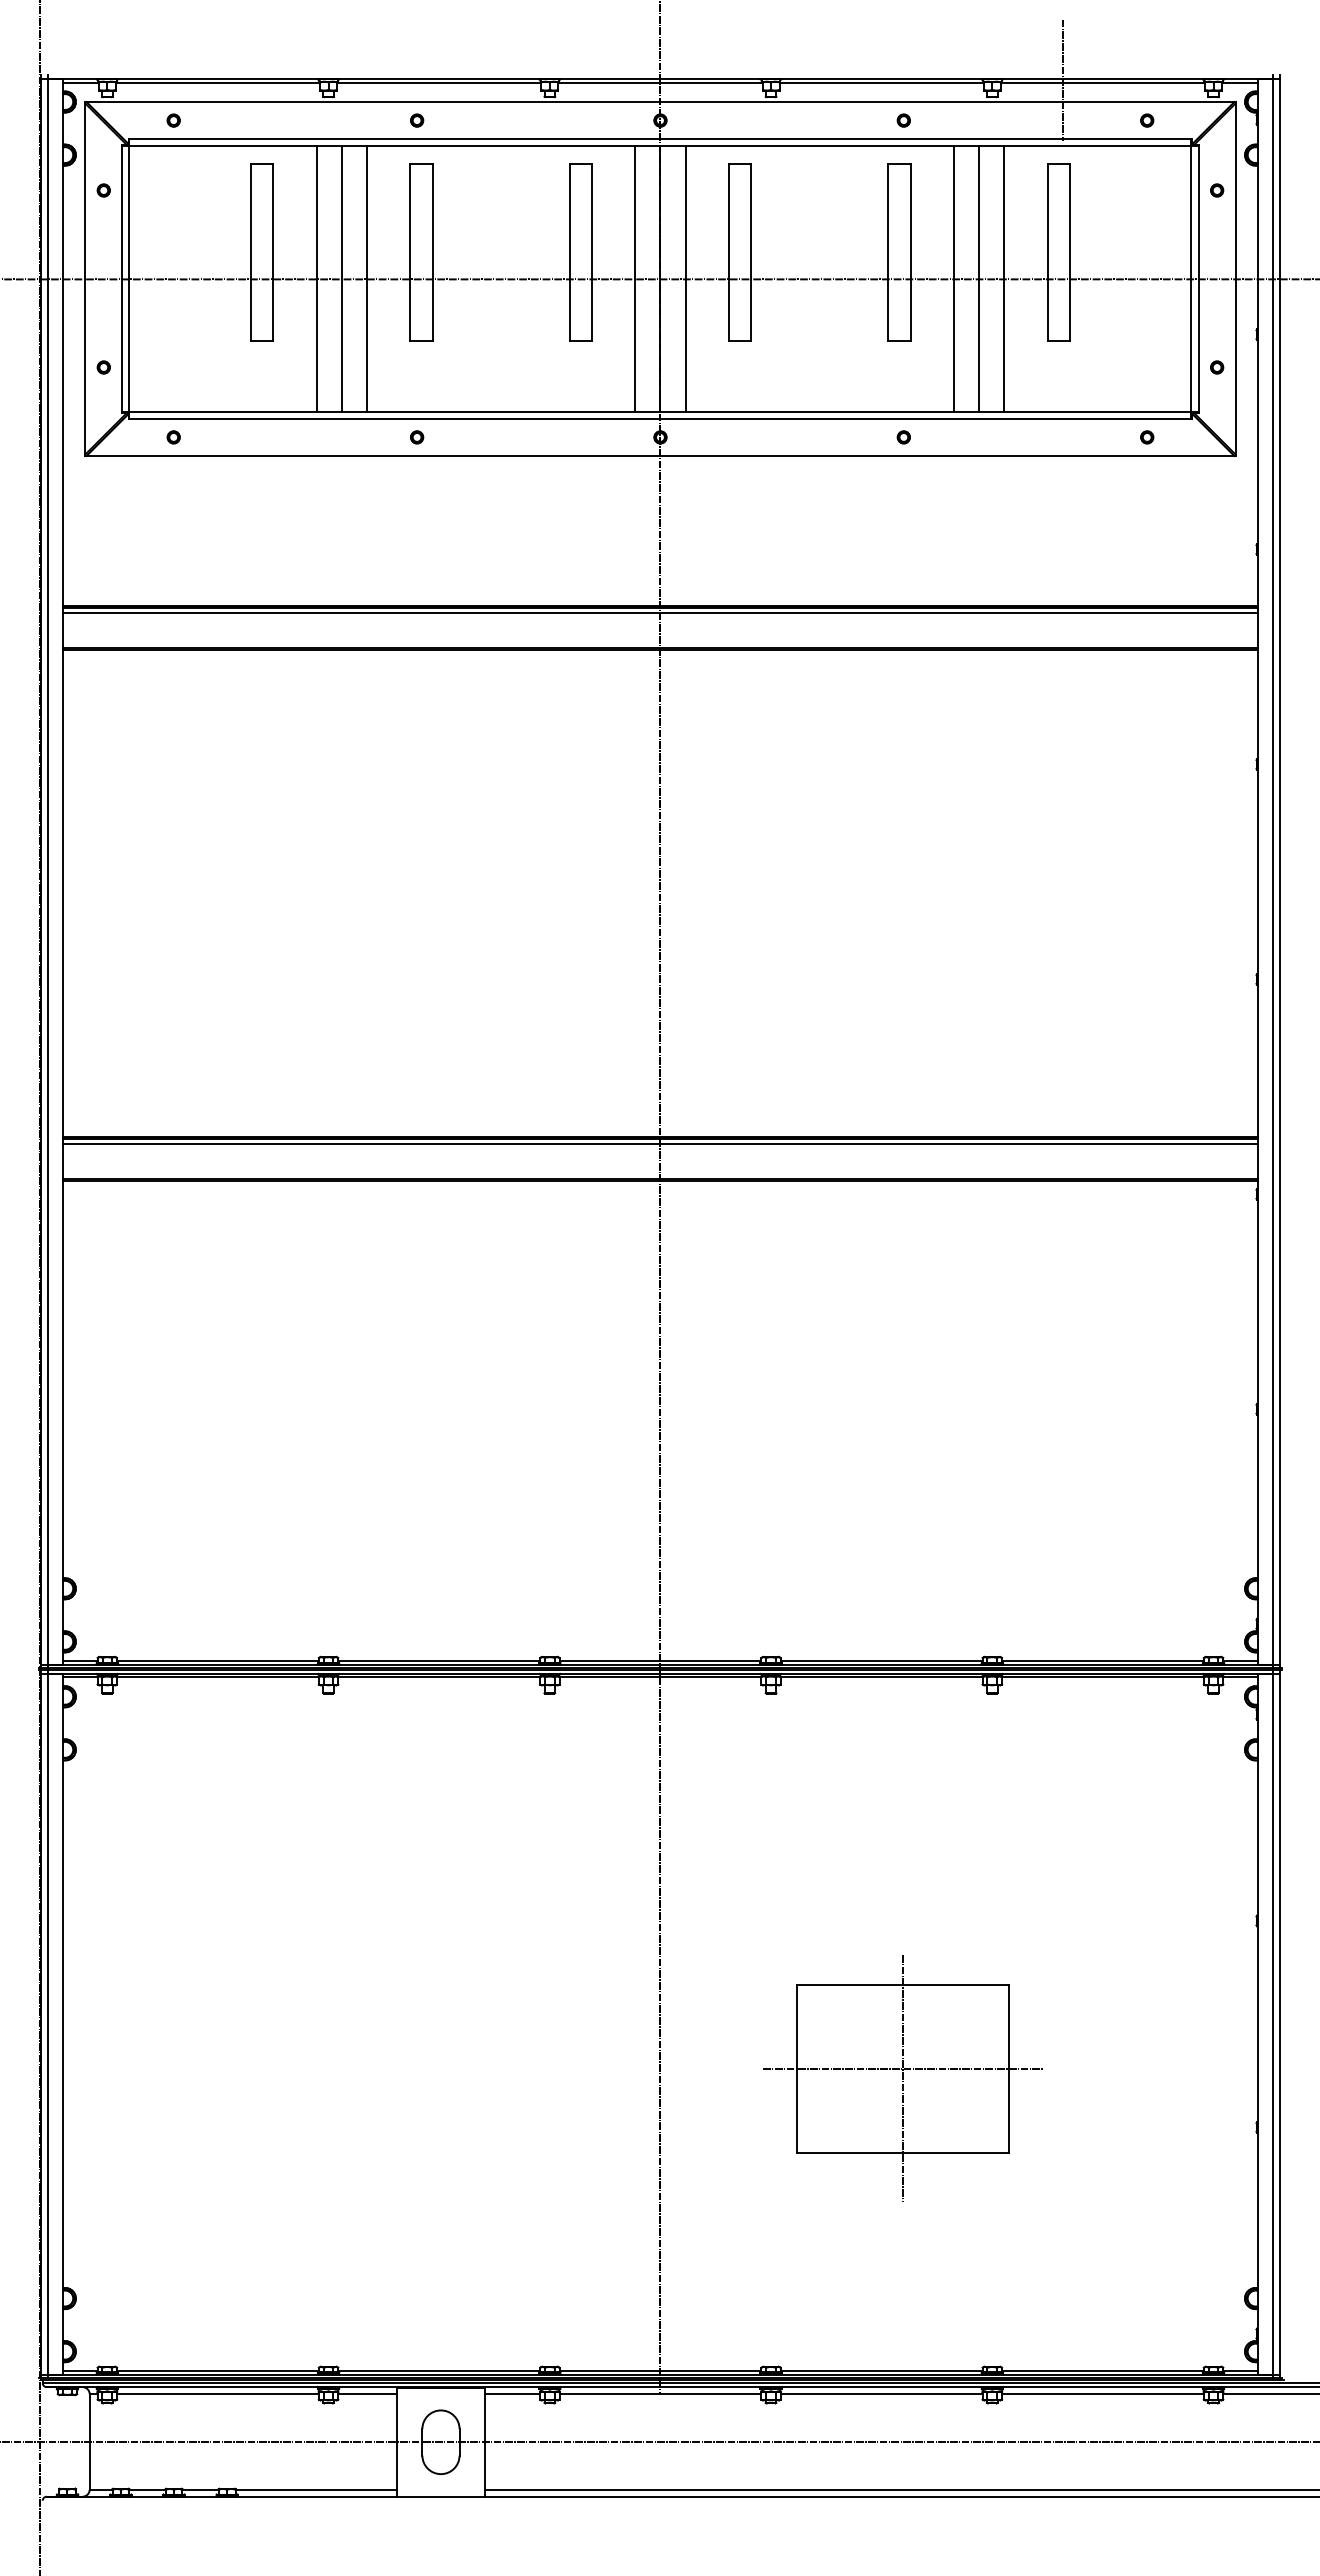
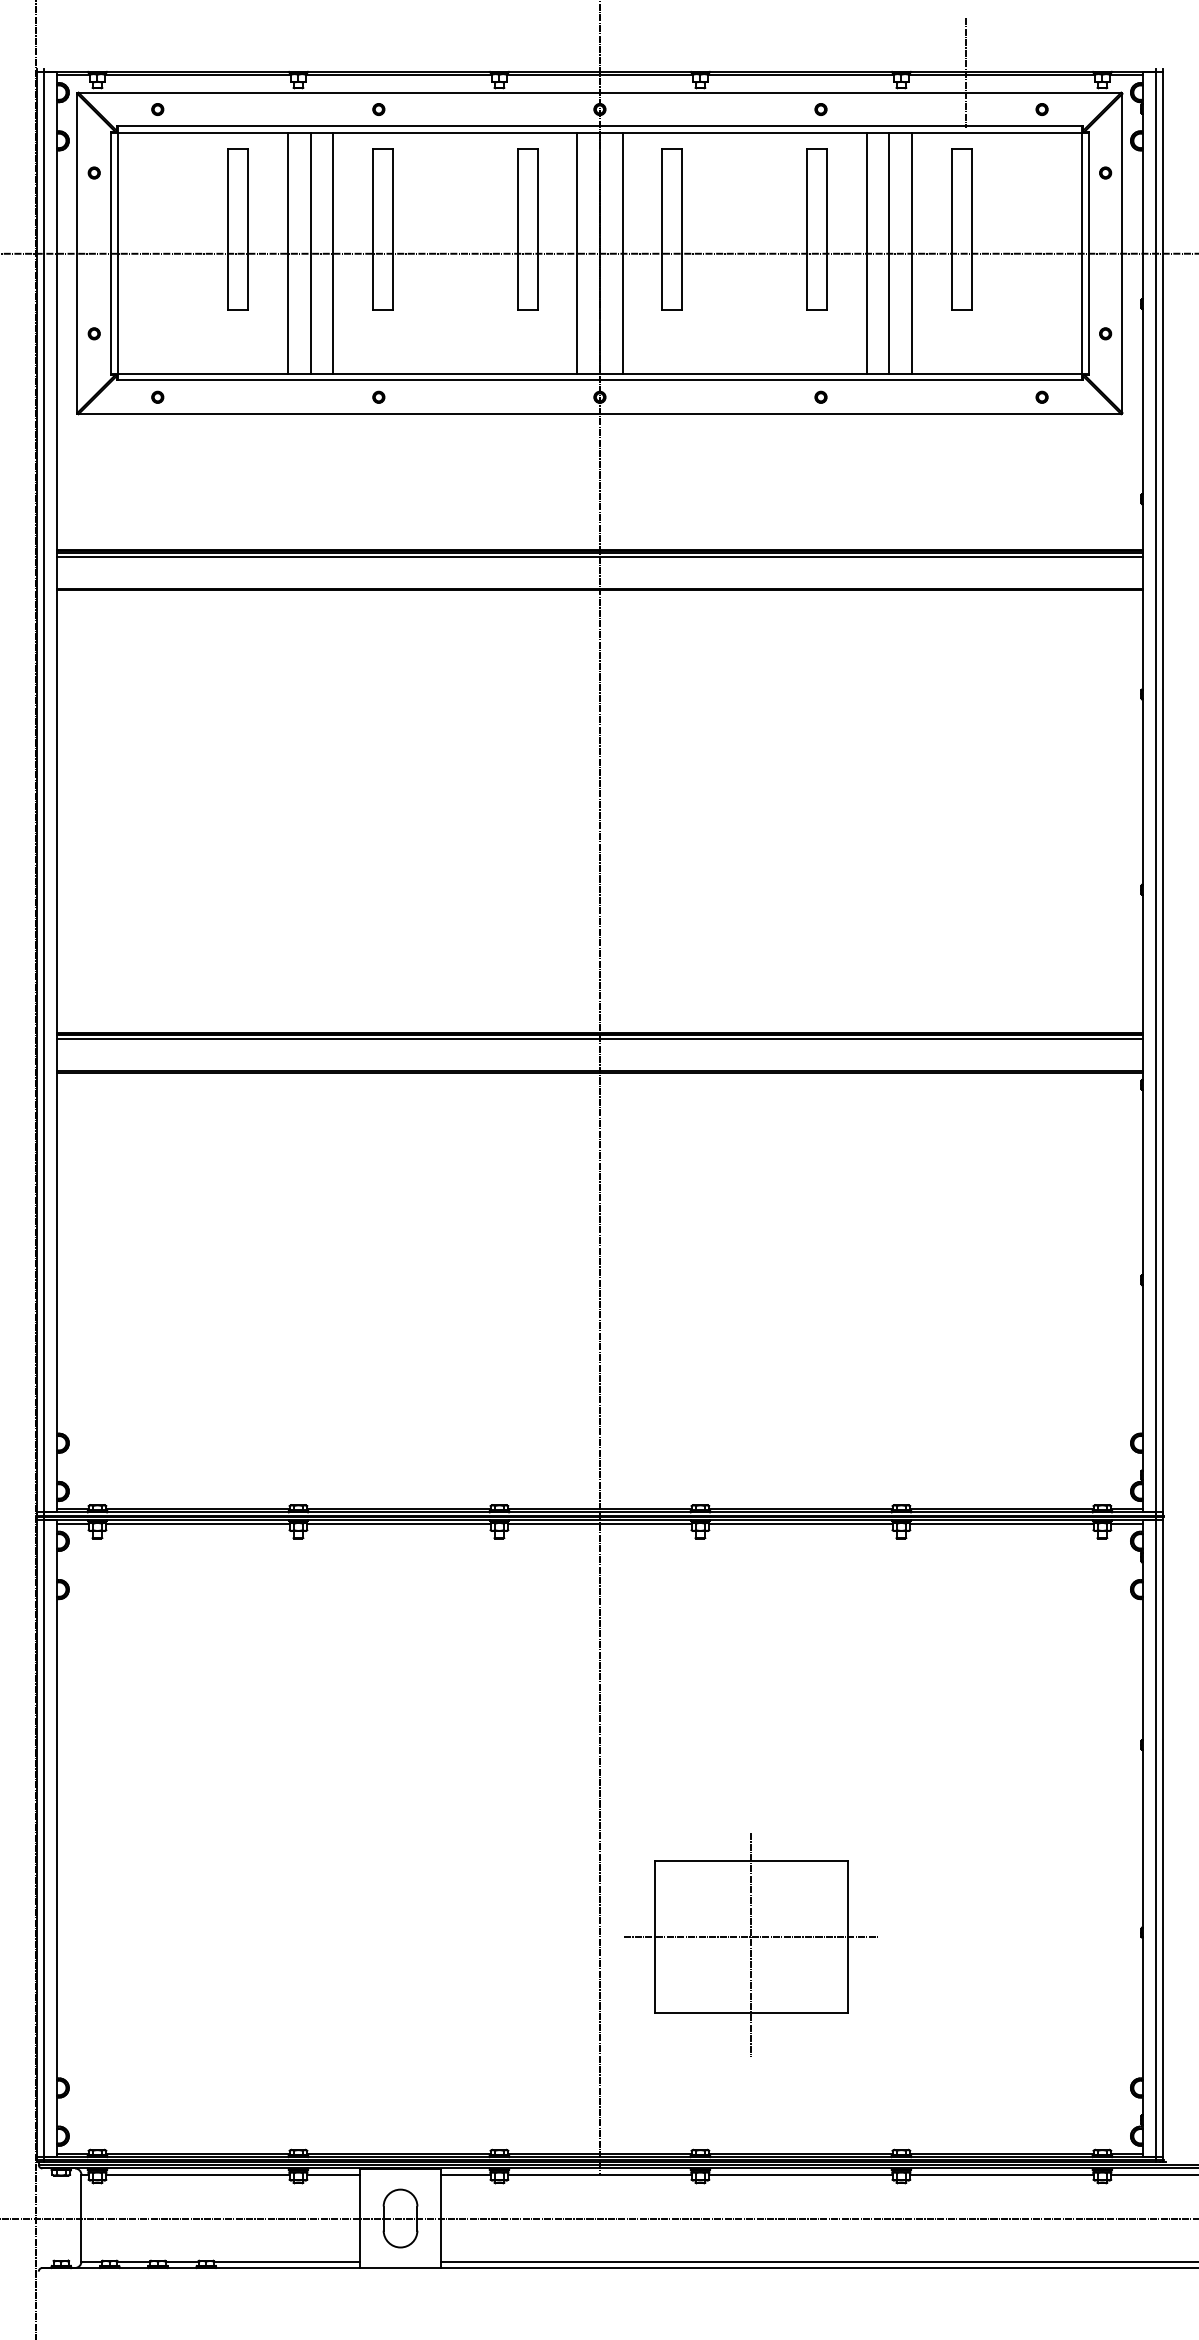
part: (902, 2078) -> (750, 1945), moved

